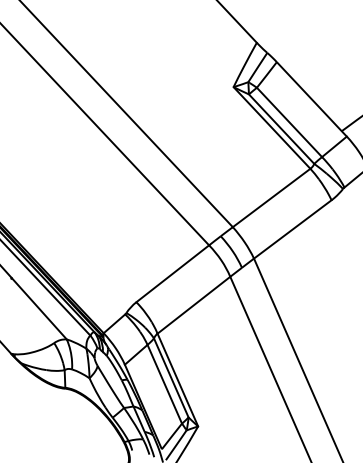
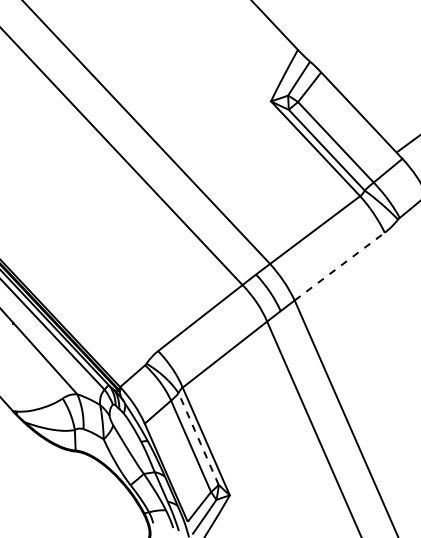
line: (293, 229) -> (340, 266), solid -> dashed
line: (171, 378) -> (198, 439), solid -> dashed

